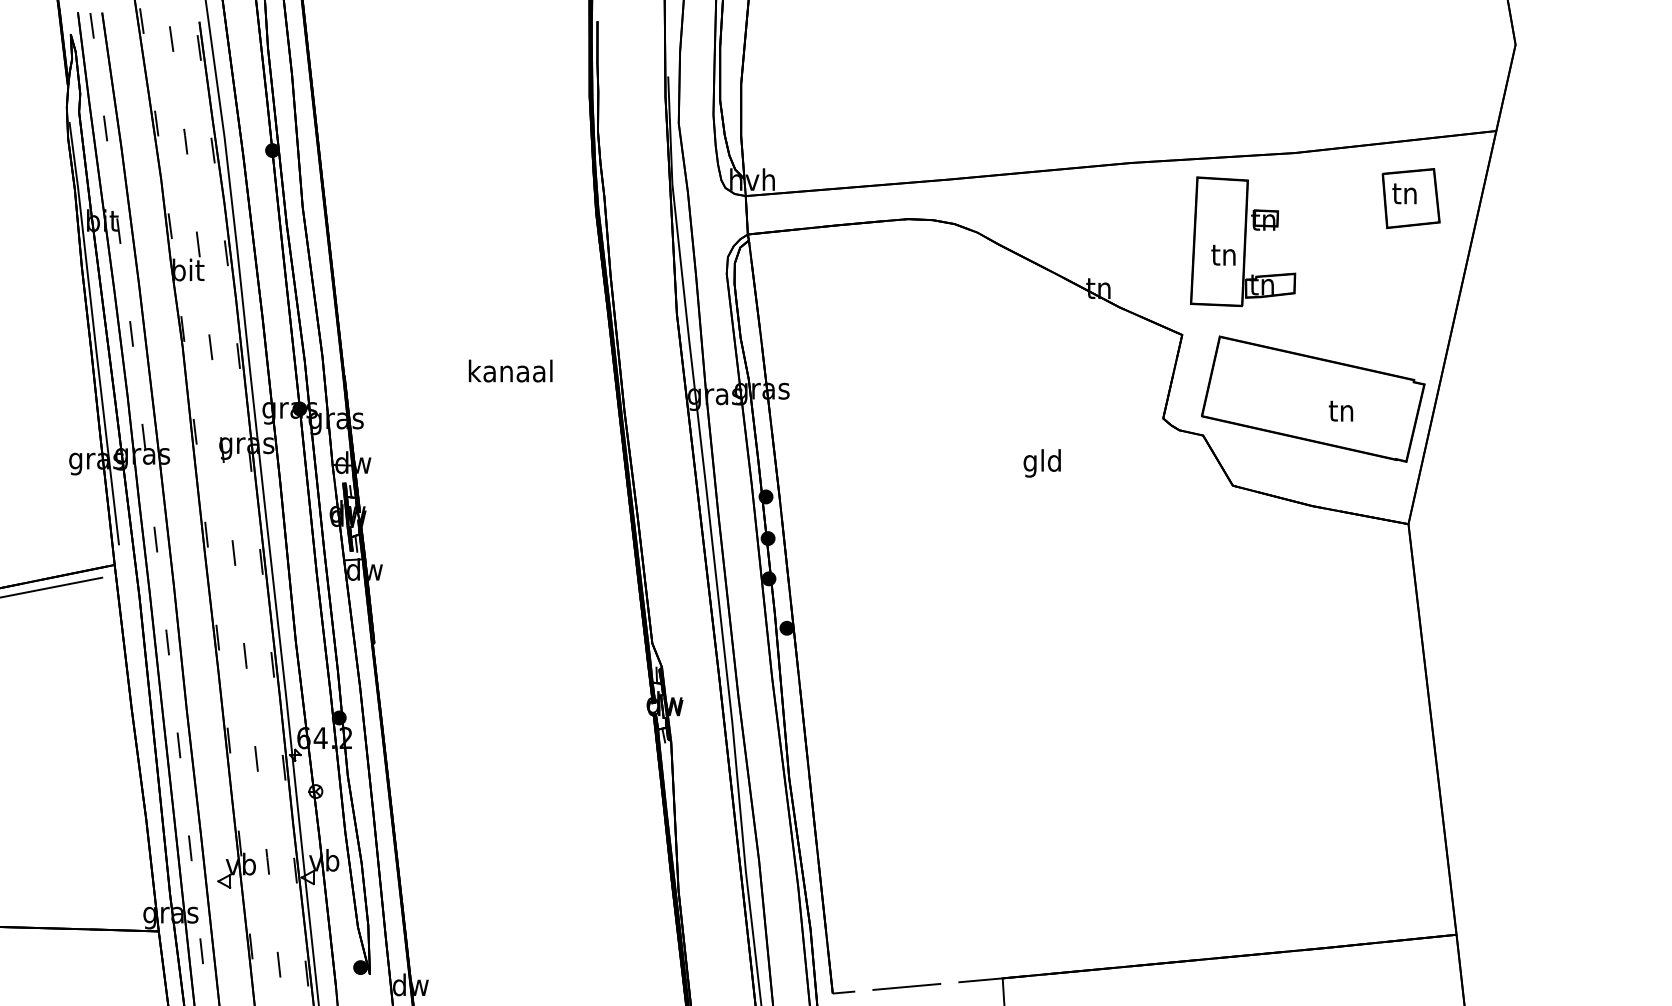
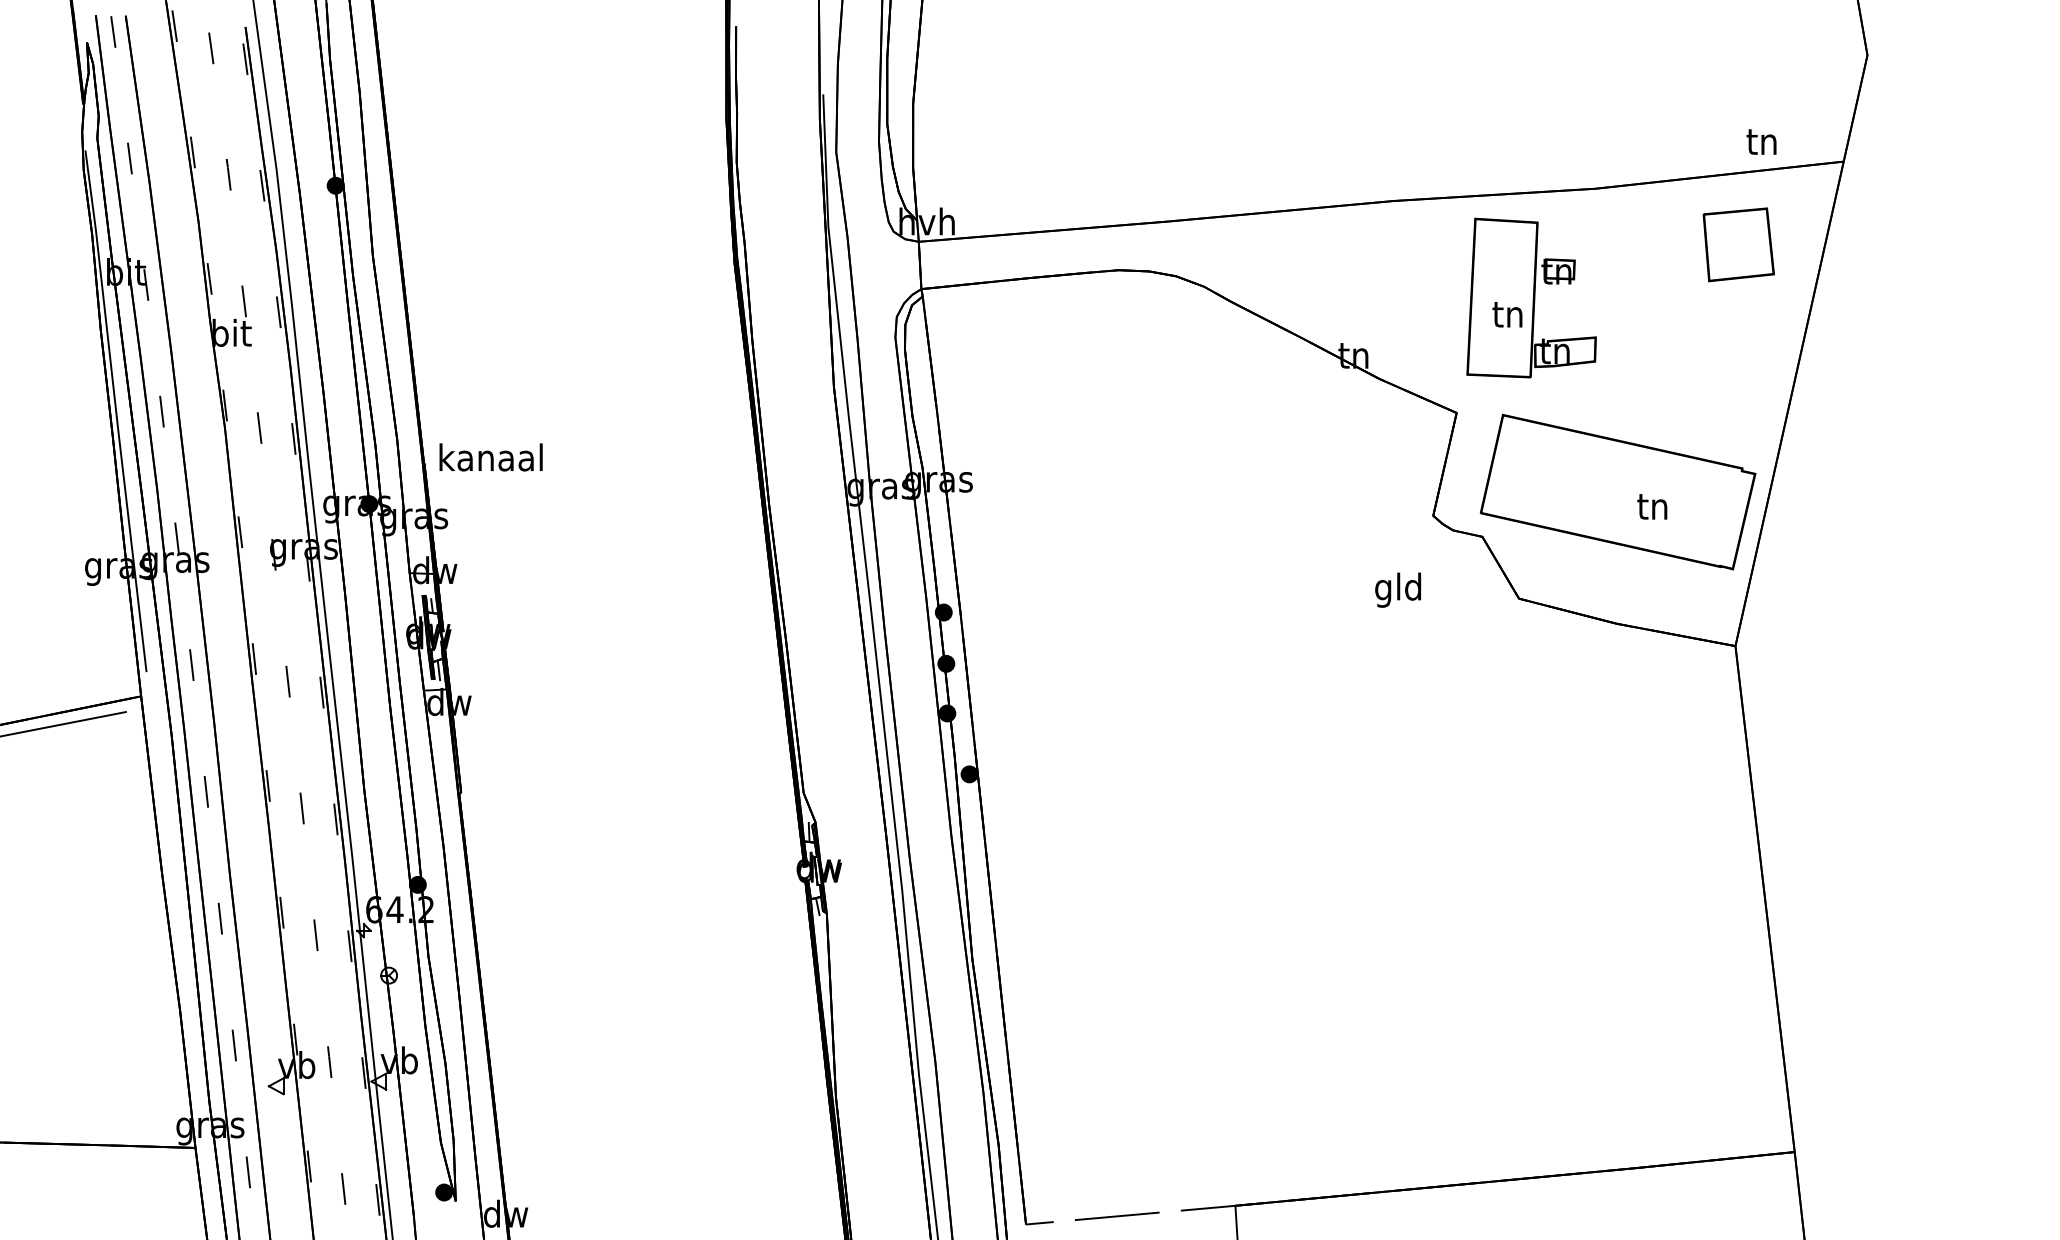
text: (1404, 193) -> (1761, 141), moved
text: (510, 371) -> (490, 457), moved
text: (1041, 462) -> (1397, 589), moved

